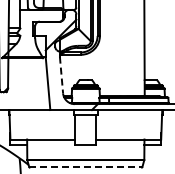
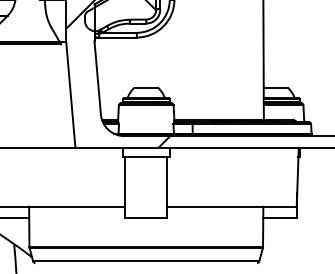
line: (61, 75) -> (97, 78), dashed -> solid
line: (85, 166) -> (145, 260), dashed -> solid

